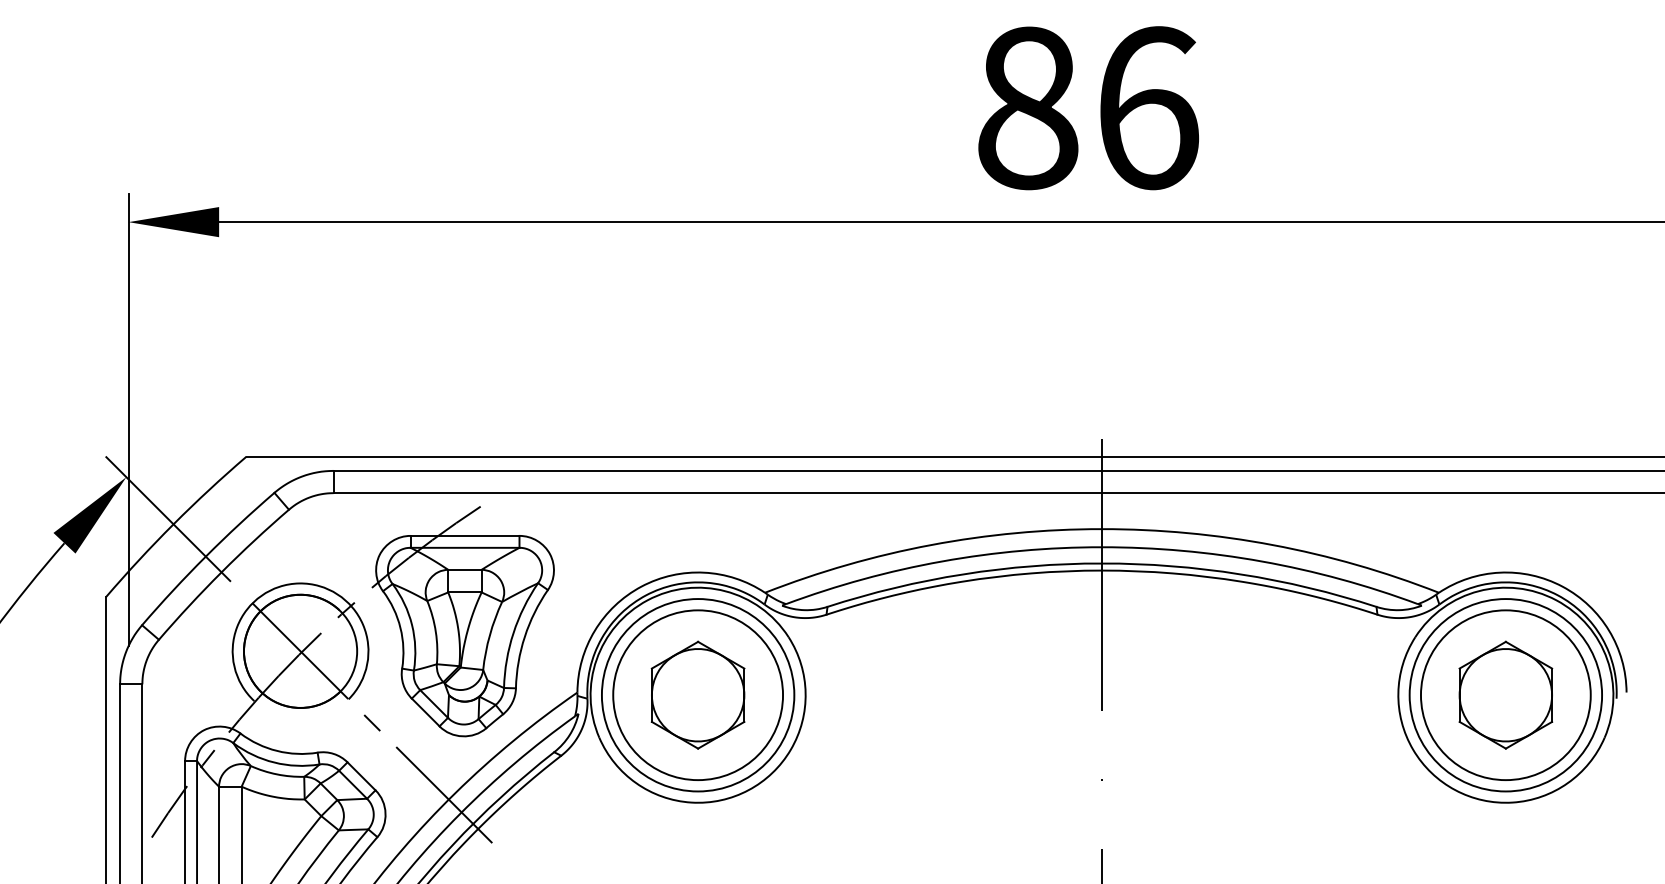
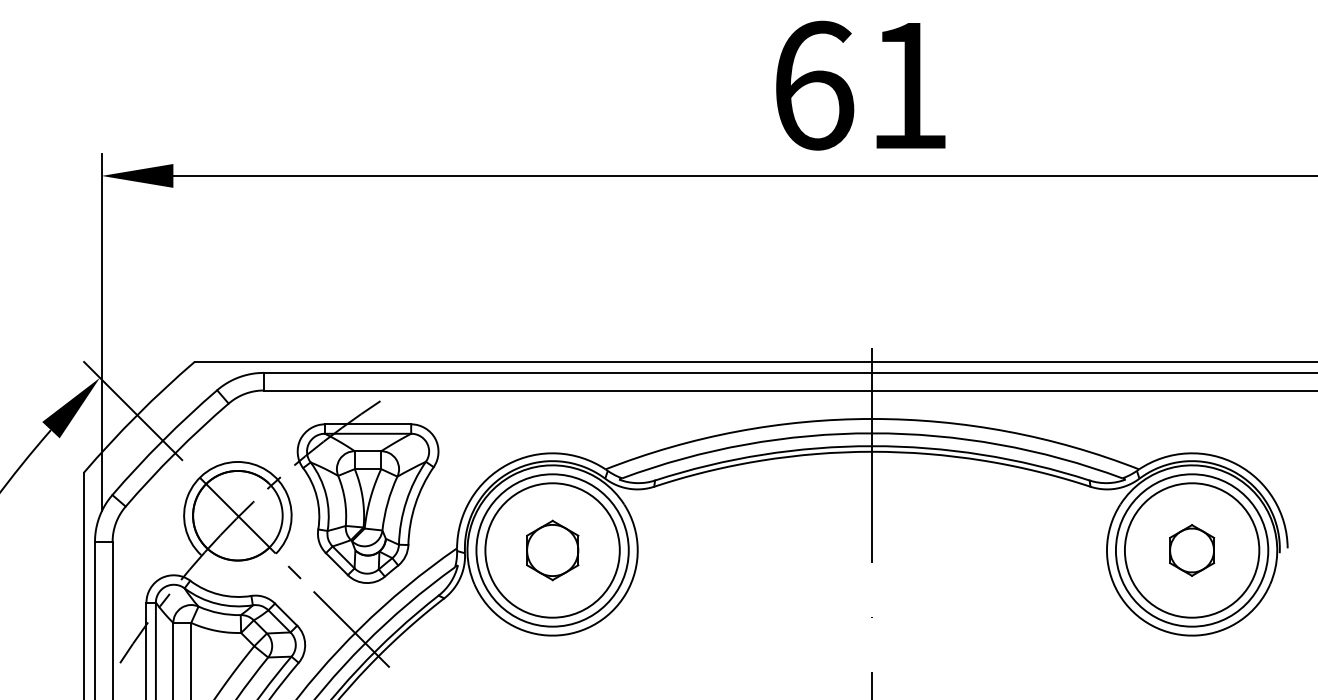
text: (1088, 107) -> (861, 85), 86 -> 61
part: (697, 695) -> (552, 550), size x0.7
part: (1505, 695) -> (1191, 550), size x0.6

